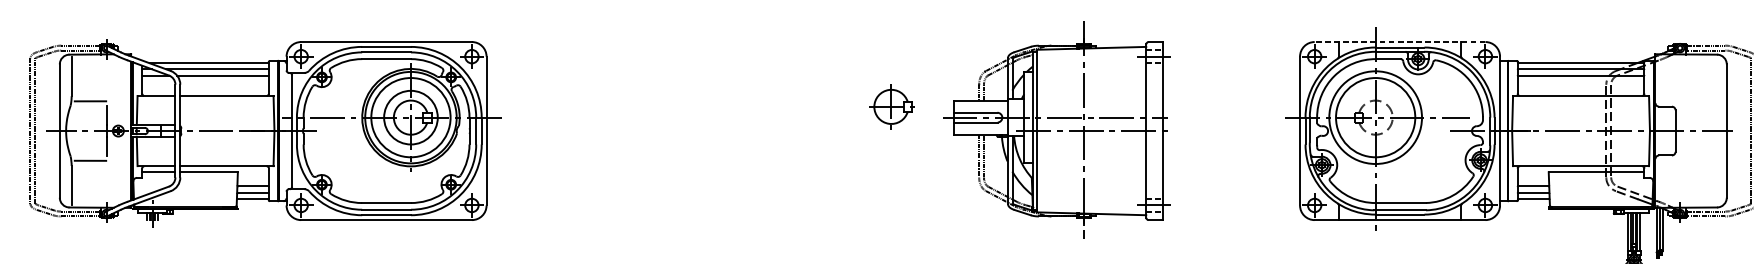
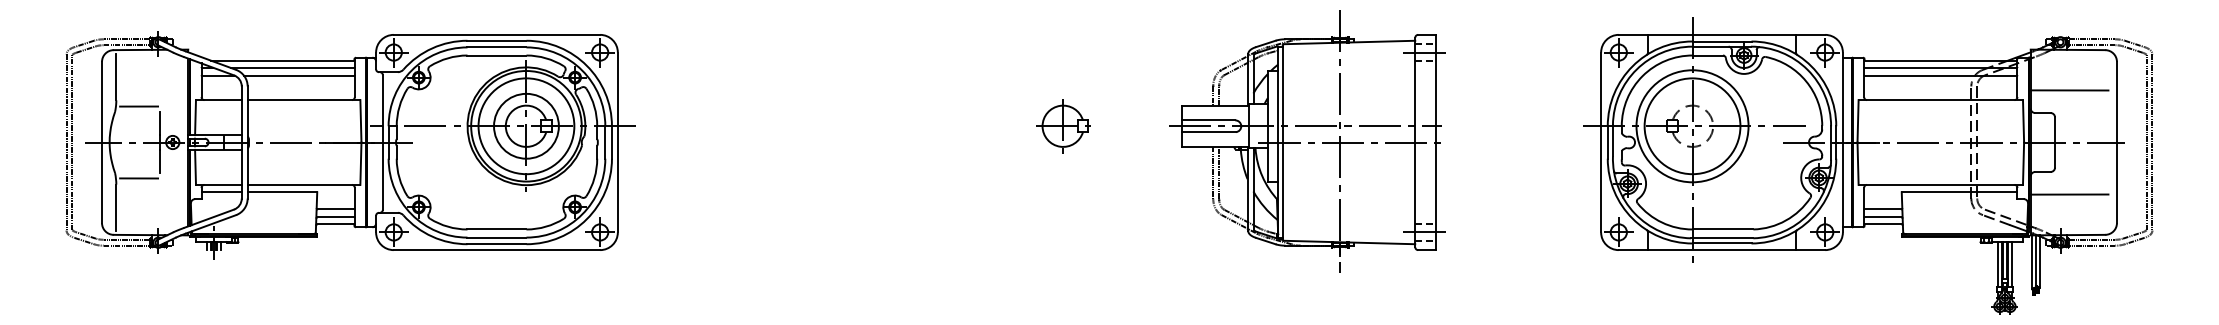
line: (1399, 41) -> (1721, 34), dashed -> solid
line: (1687, 88) -> (2069, 90), added
part: (891, 107) -> (1063, 126), moved
line: (1687, 174) -> (2069, 194), added

